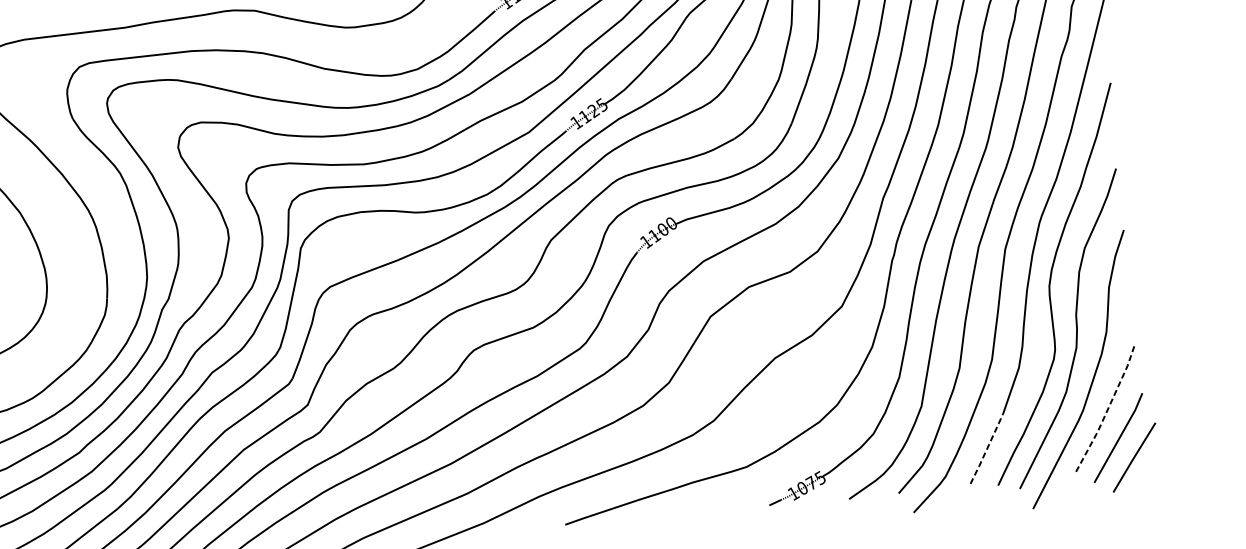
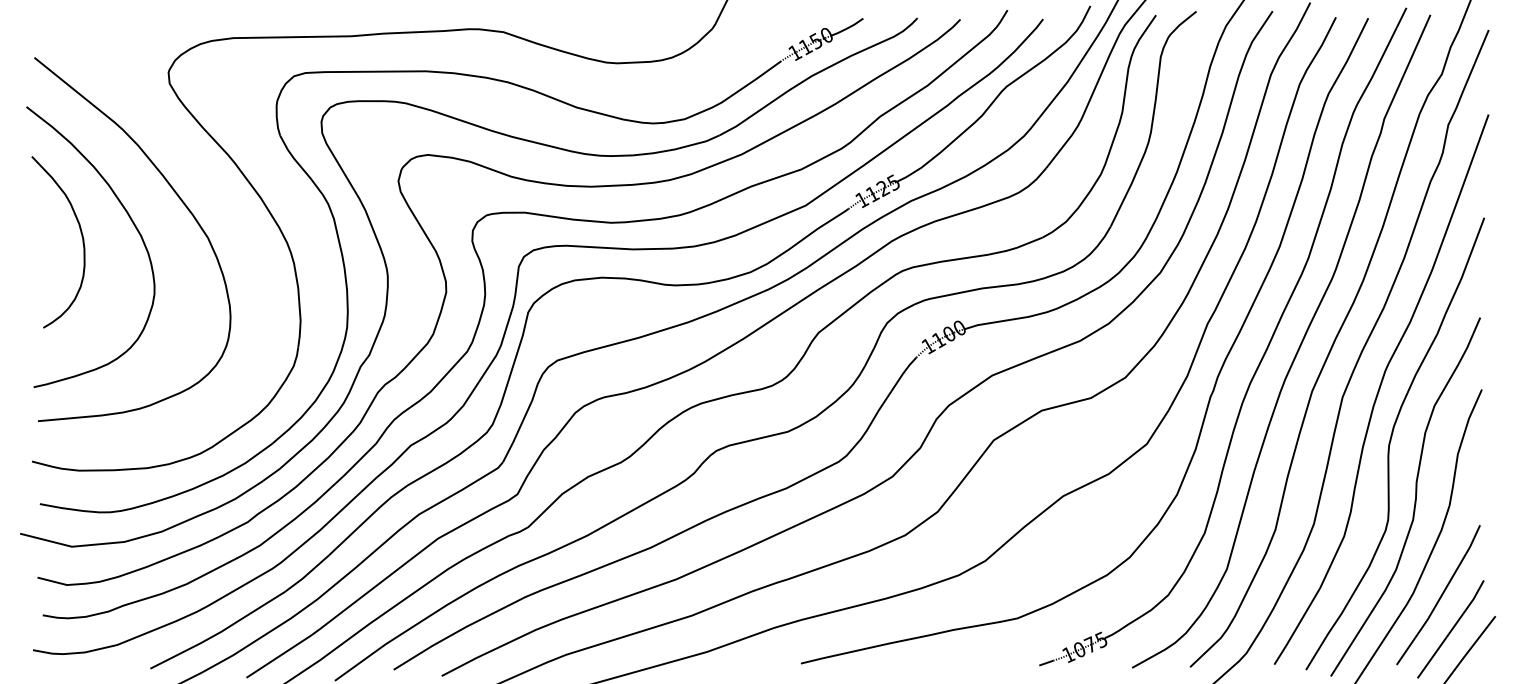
line: (1106, 411) -> (1440, 597), dashed -> solid
line: (987, 450) -> (1297, 627), dashed -> solid

